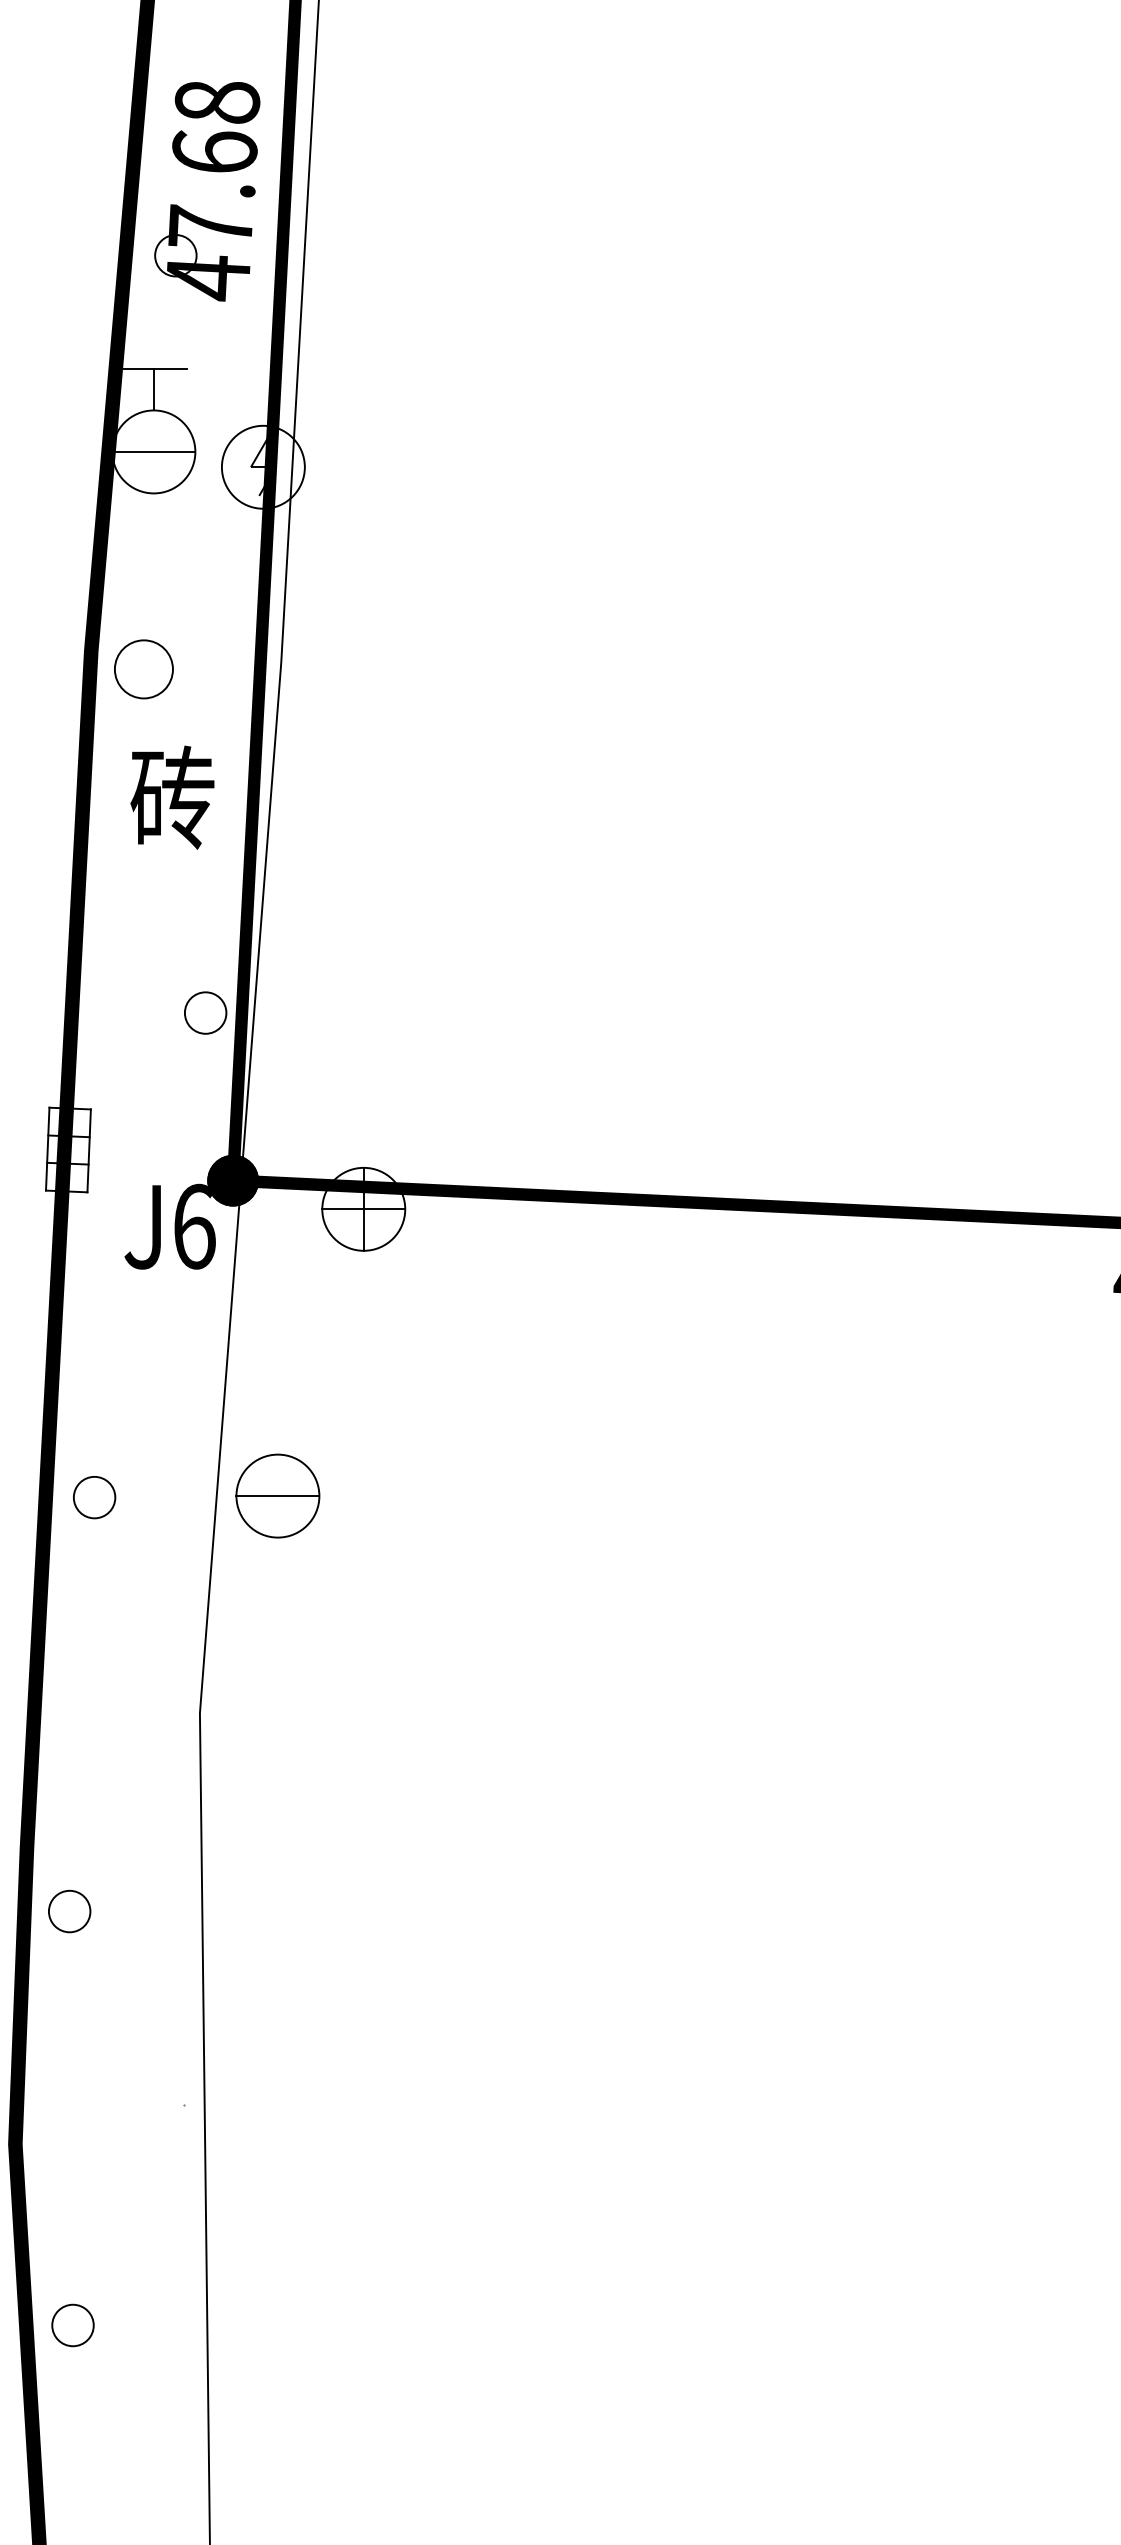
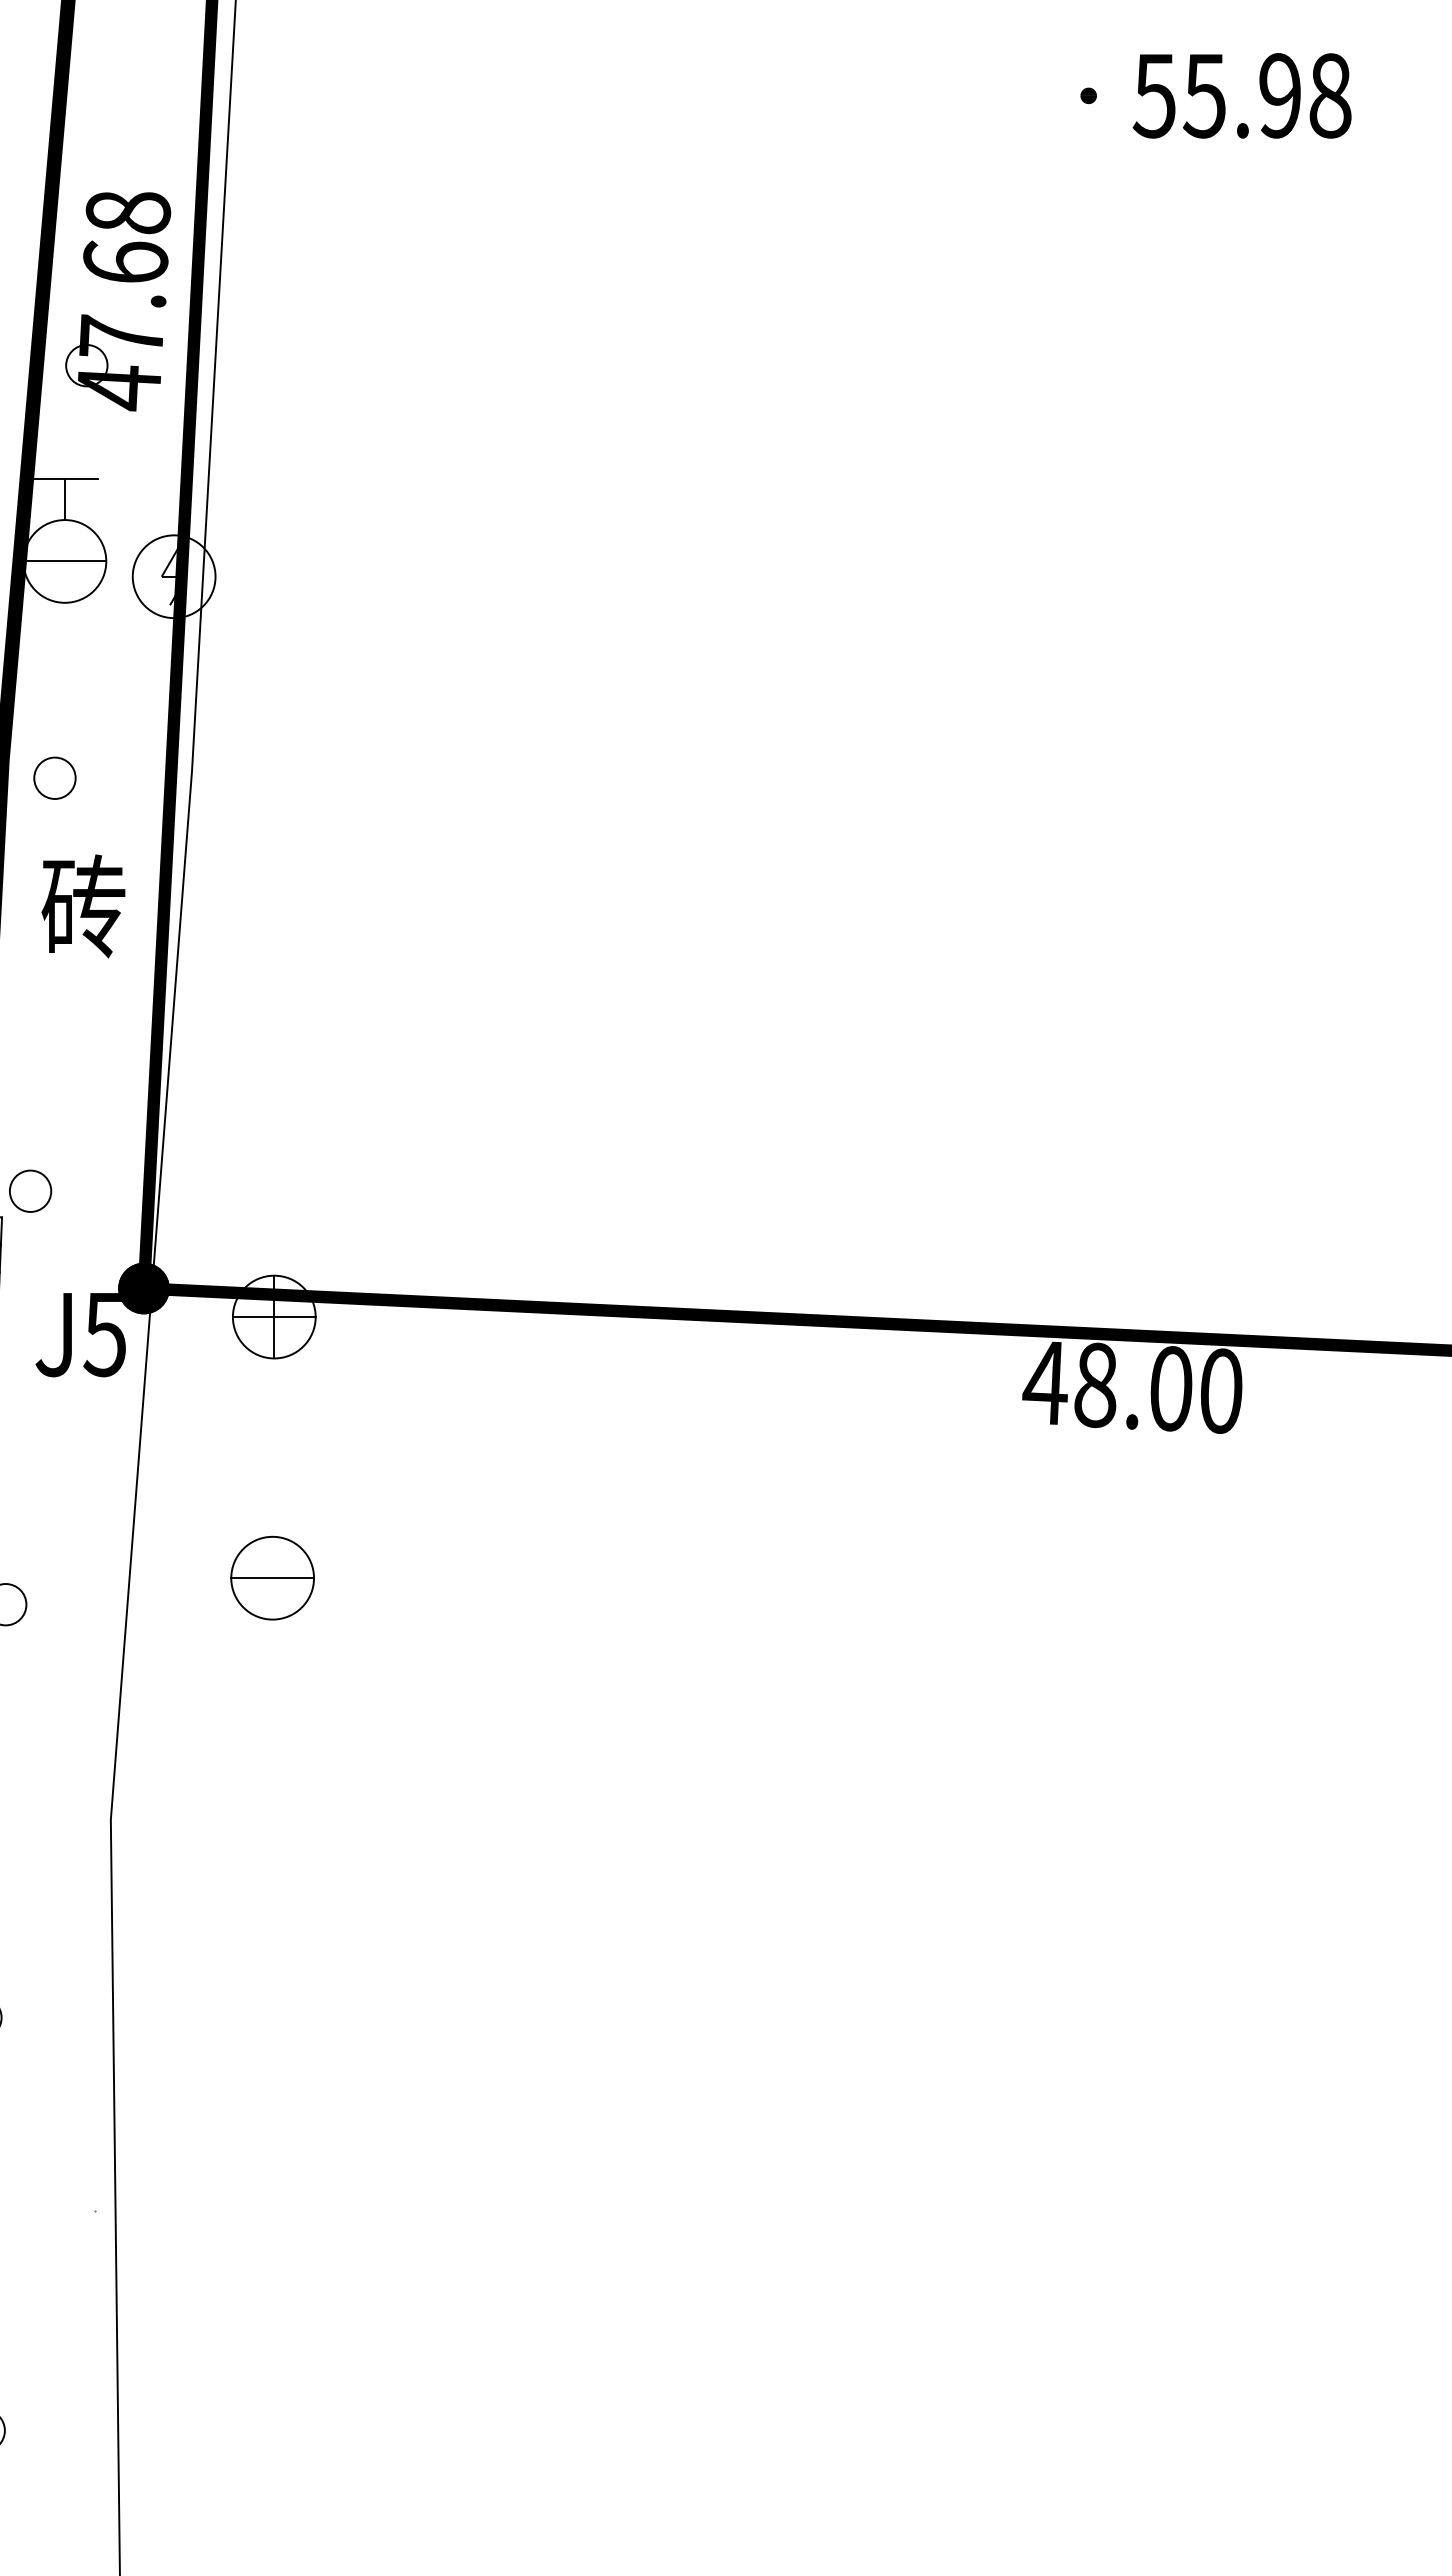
part: (143, 668) -> (54, 777), size x0.71
part: (205, 1012) -> (30, 1190), moved
text: (193, 1226) -> (104, 1334), J6 -> J5
part: (277, 1495) -> (272, 1577), moved

